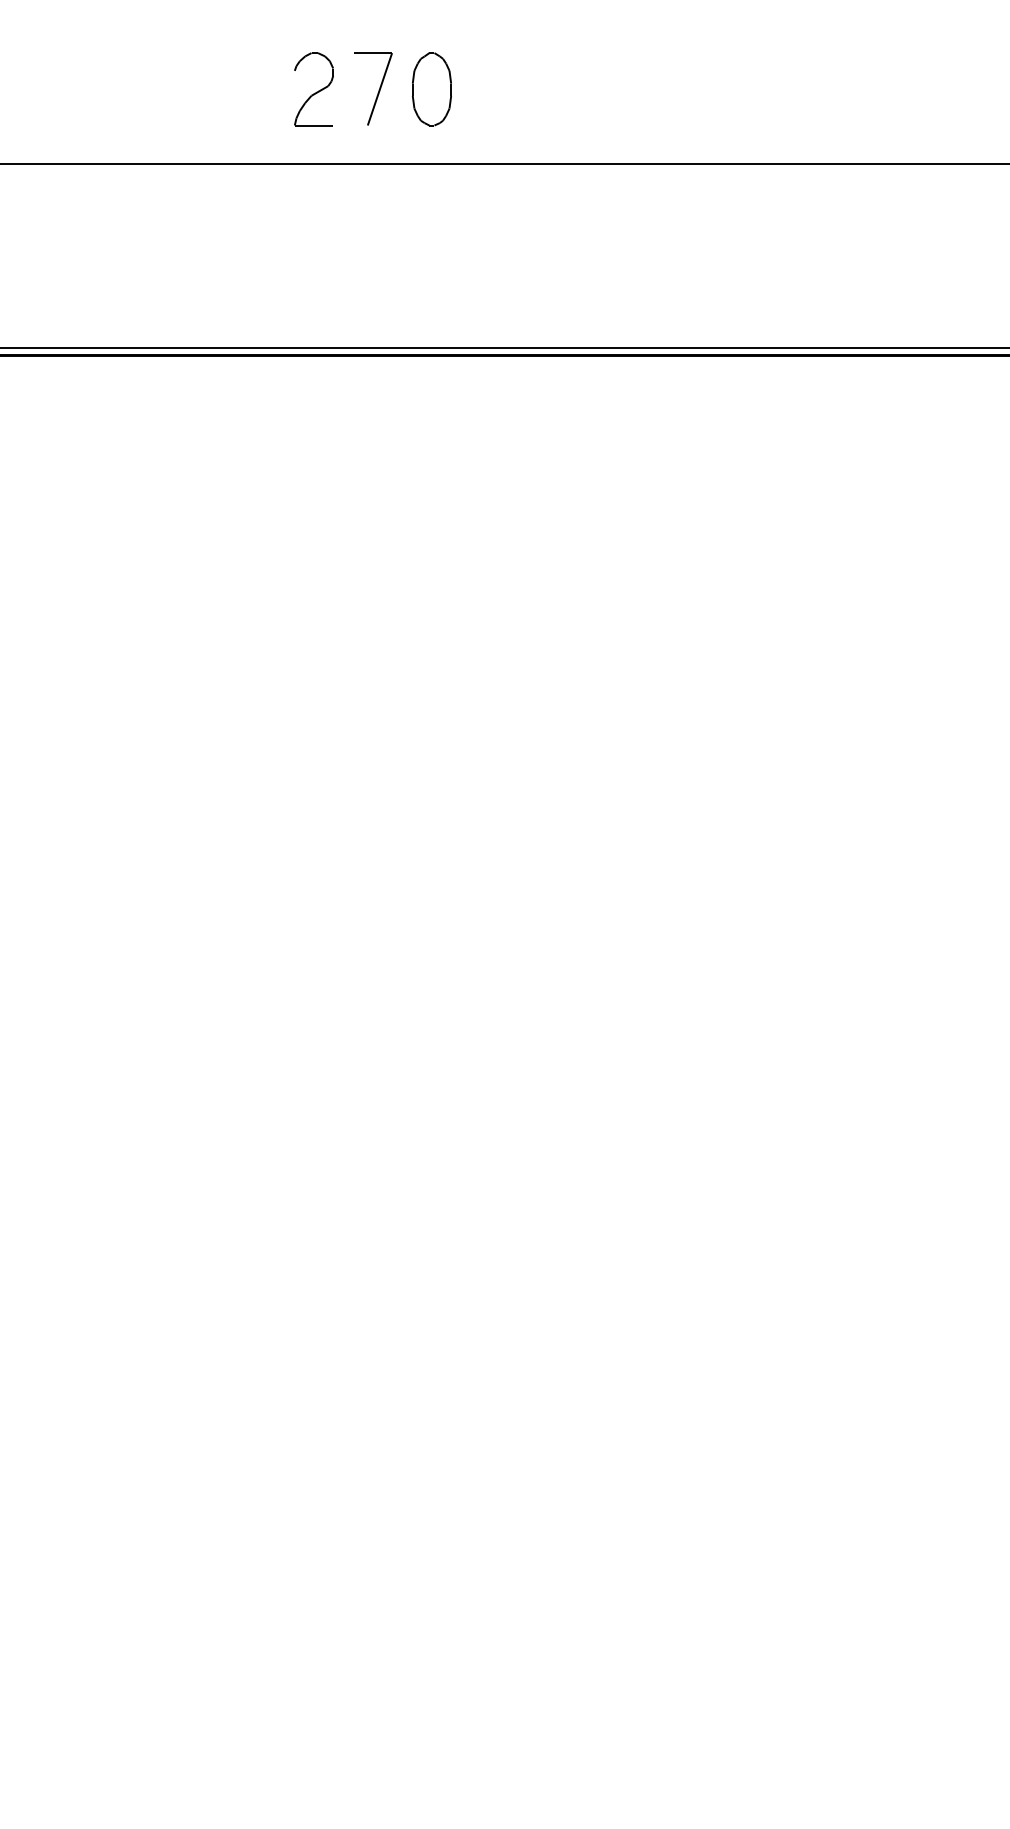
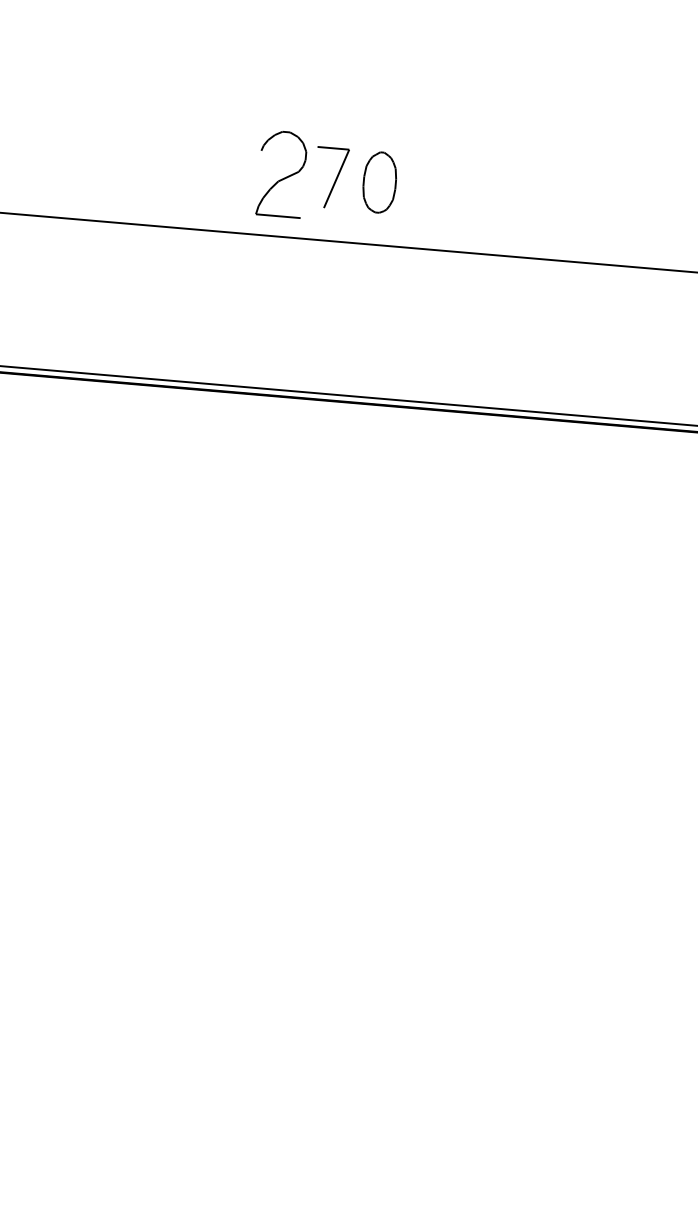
part: (313, 89) -> (281, 174), size x1.4

